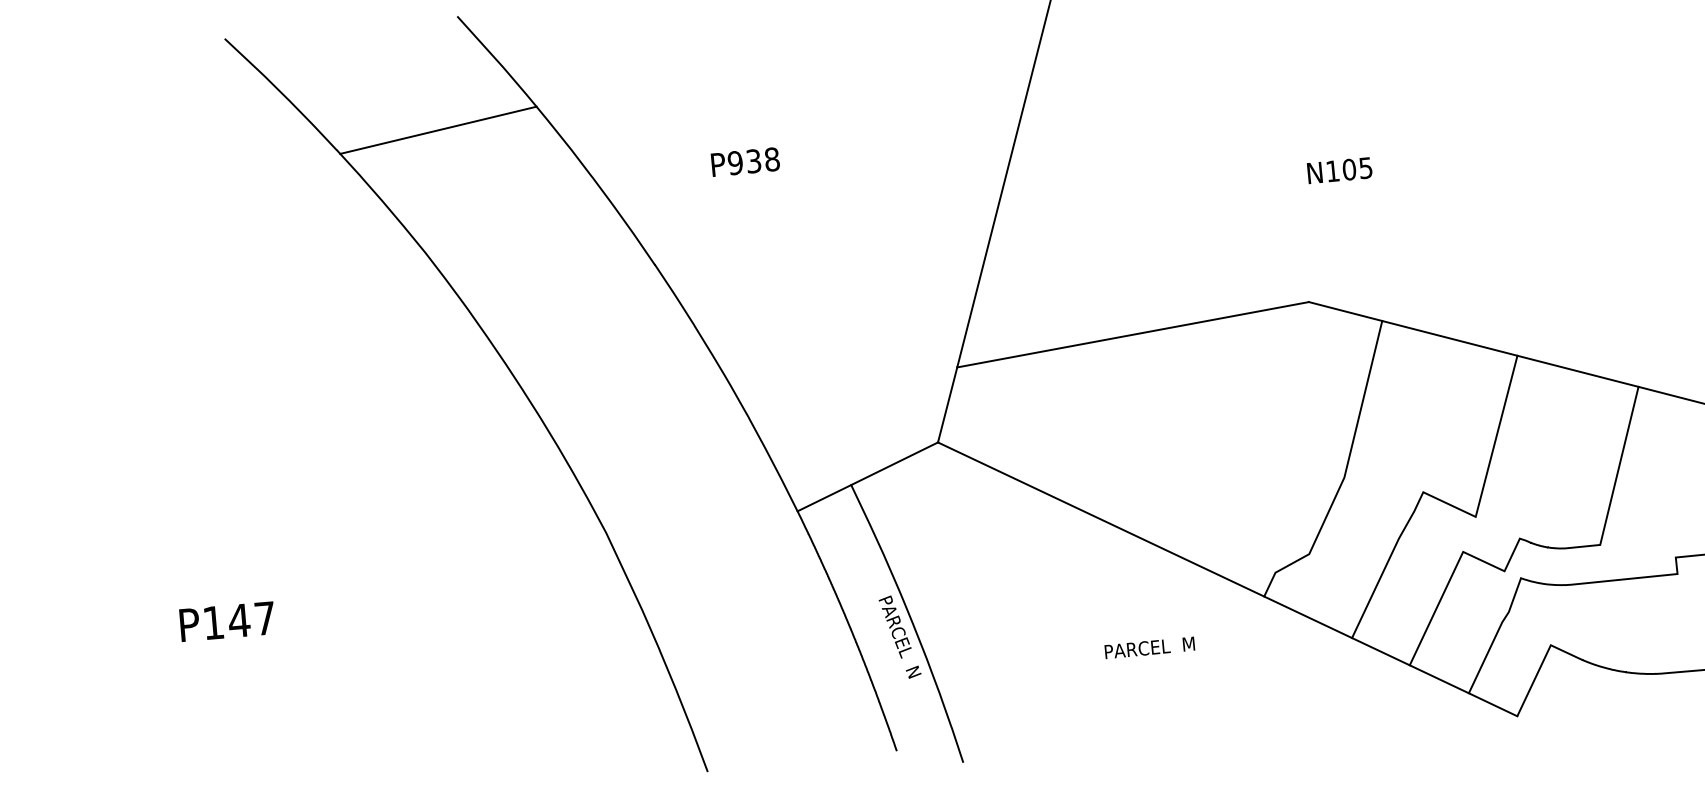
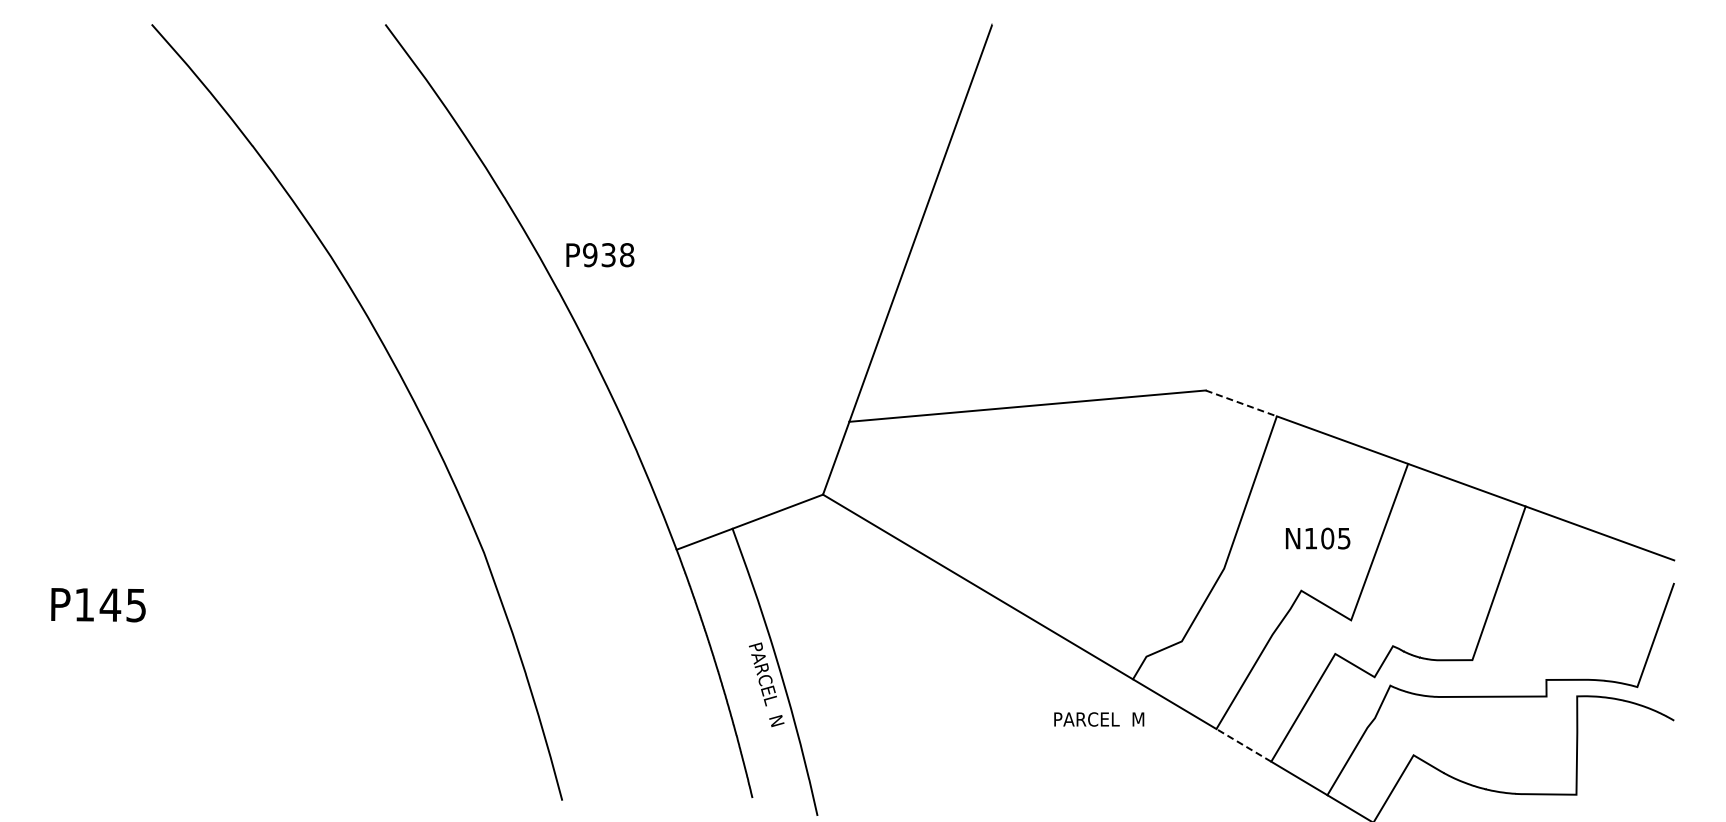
line: (438, 130) -> (355, 136), removed
text: (745, 162) -> (600, 255), moved
text: (1340, 170) -> (1318, 538), moved
line: (1345, 311) -> (1241, 403), solid -> dashed
text: (265, 618) -> (136, 605), P147 -> P145
text: (1150, 647) -> (1099, 719), moved
line: (1380, 651) -> (1243, 745), solid -> dashed

